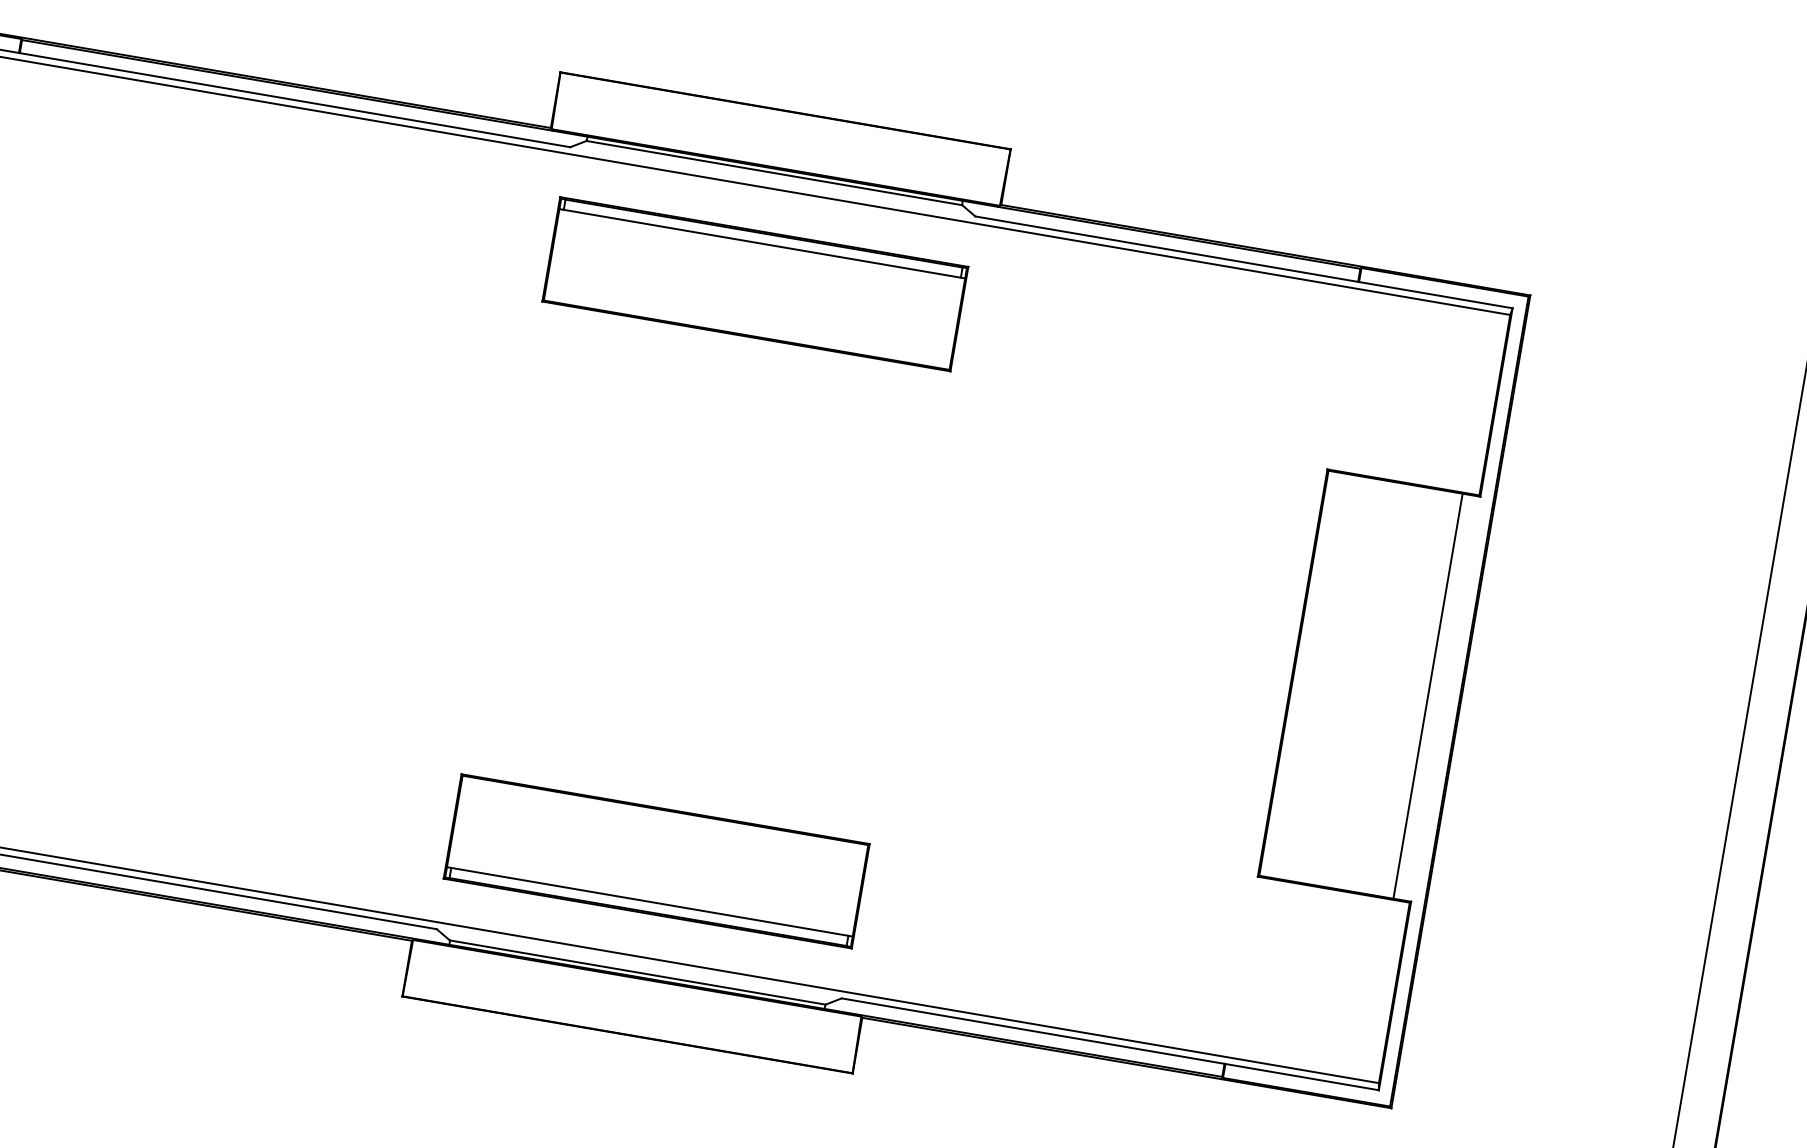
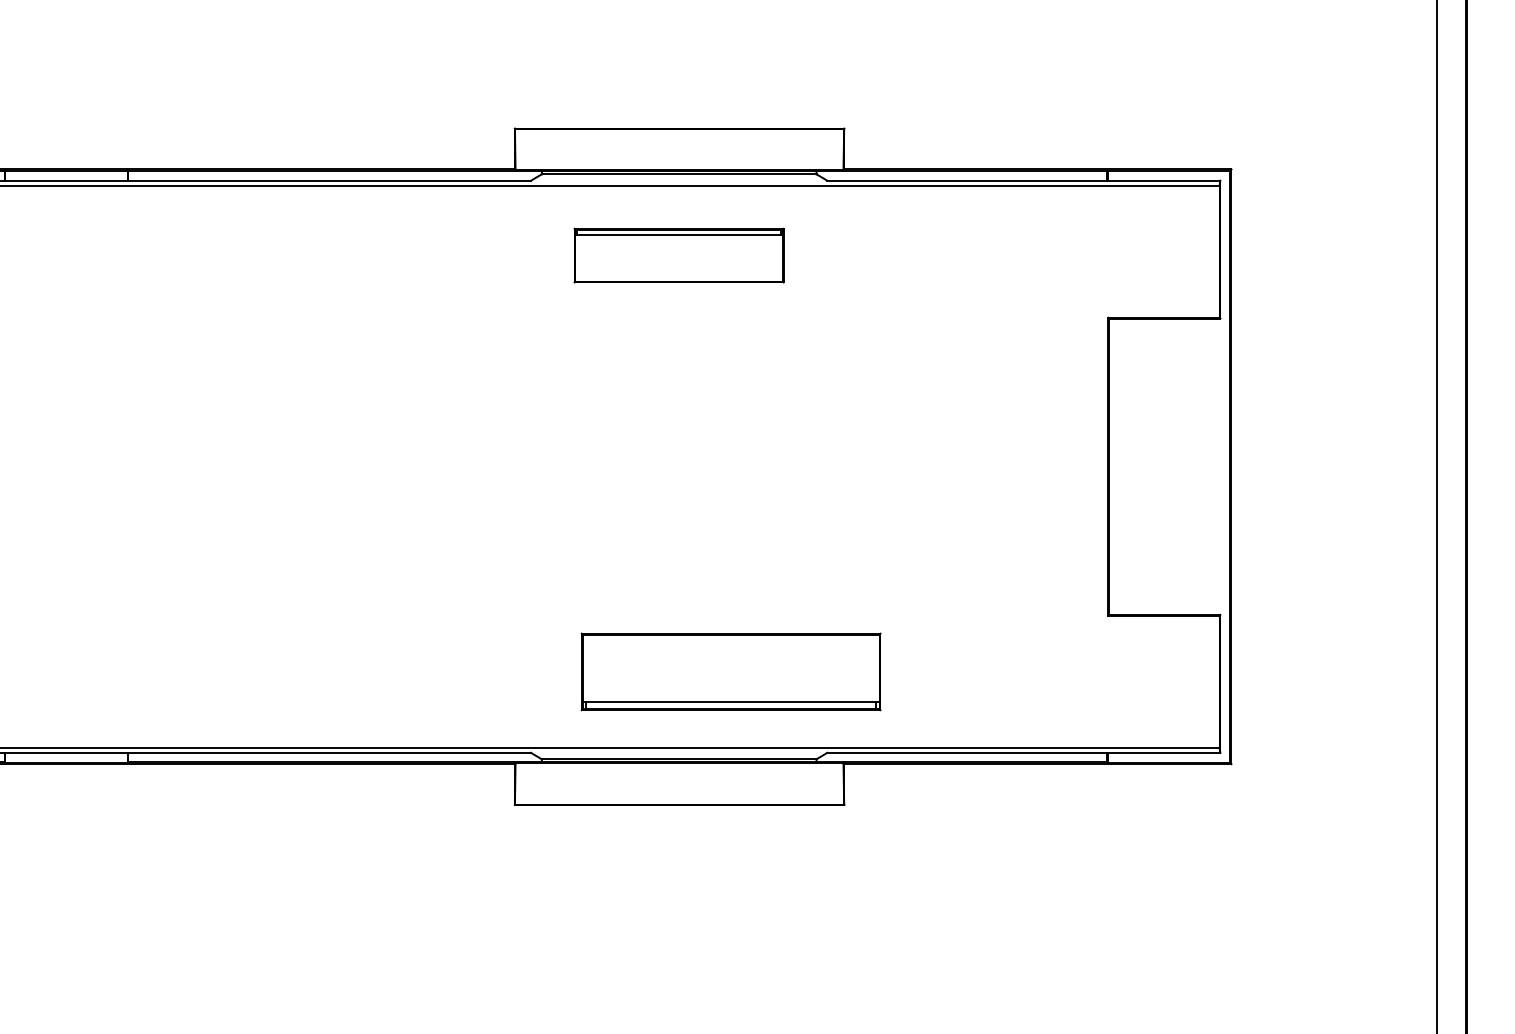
part: (754, 283) -> (678, 255), size x0.7
line: (1428, 695) -> (1207, 466), removed
part: (655, 860) -> (730, 671), moved

